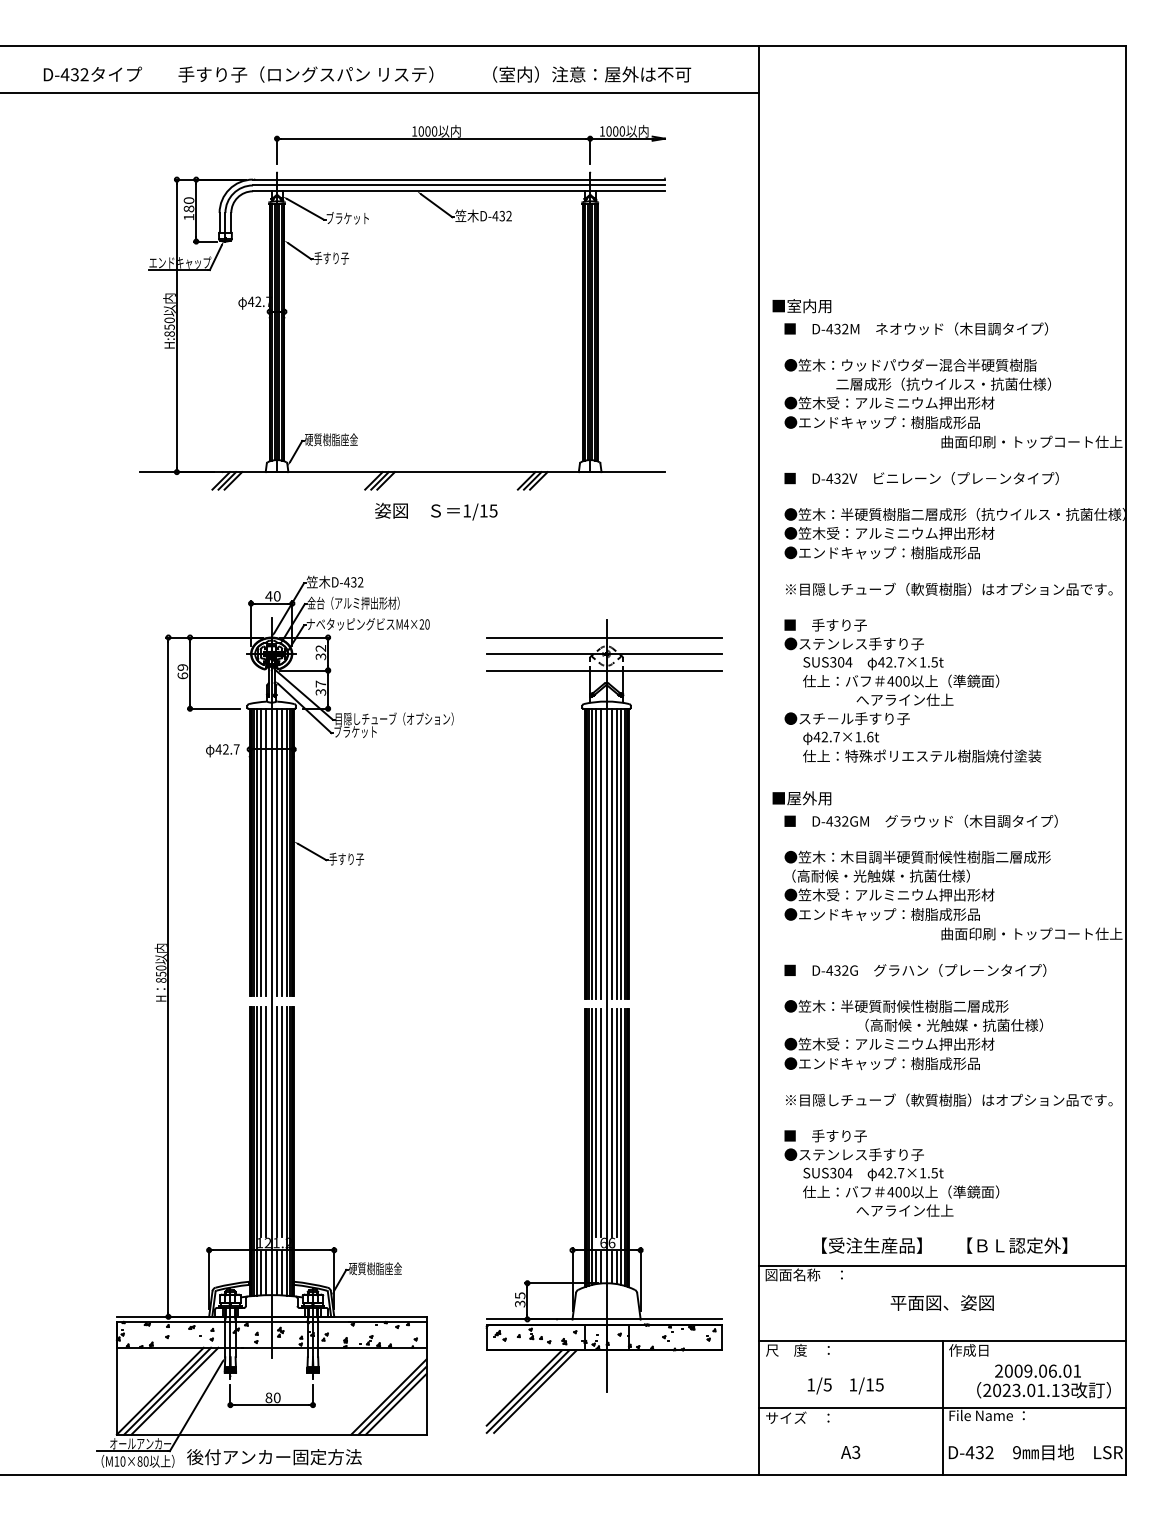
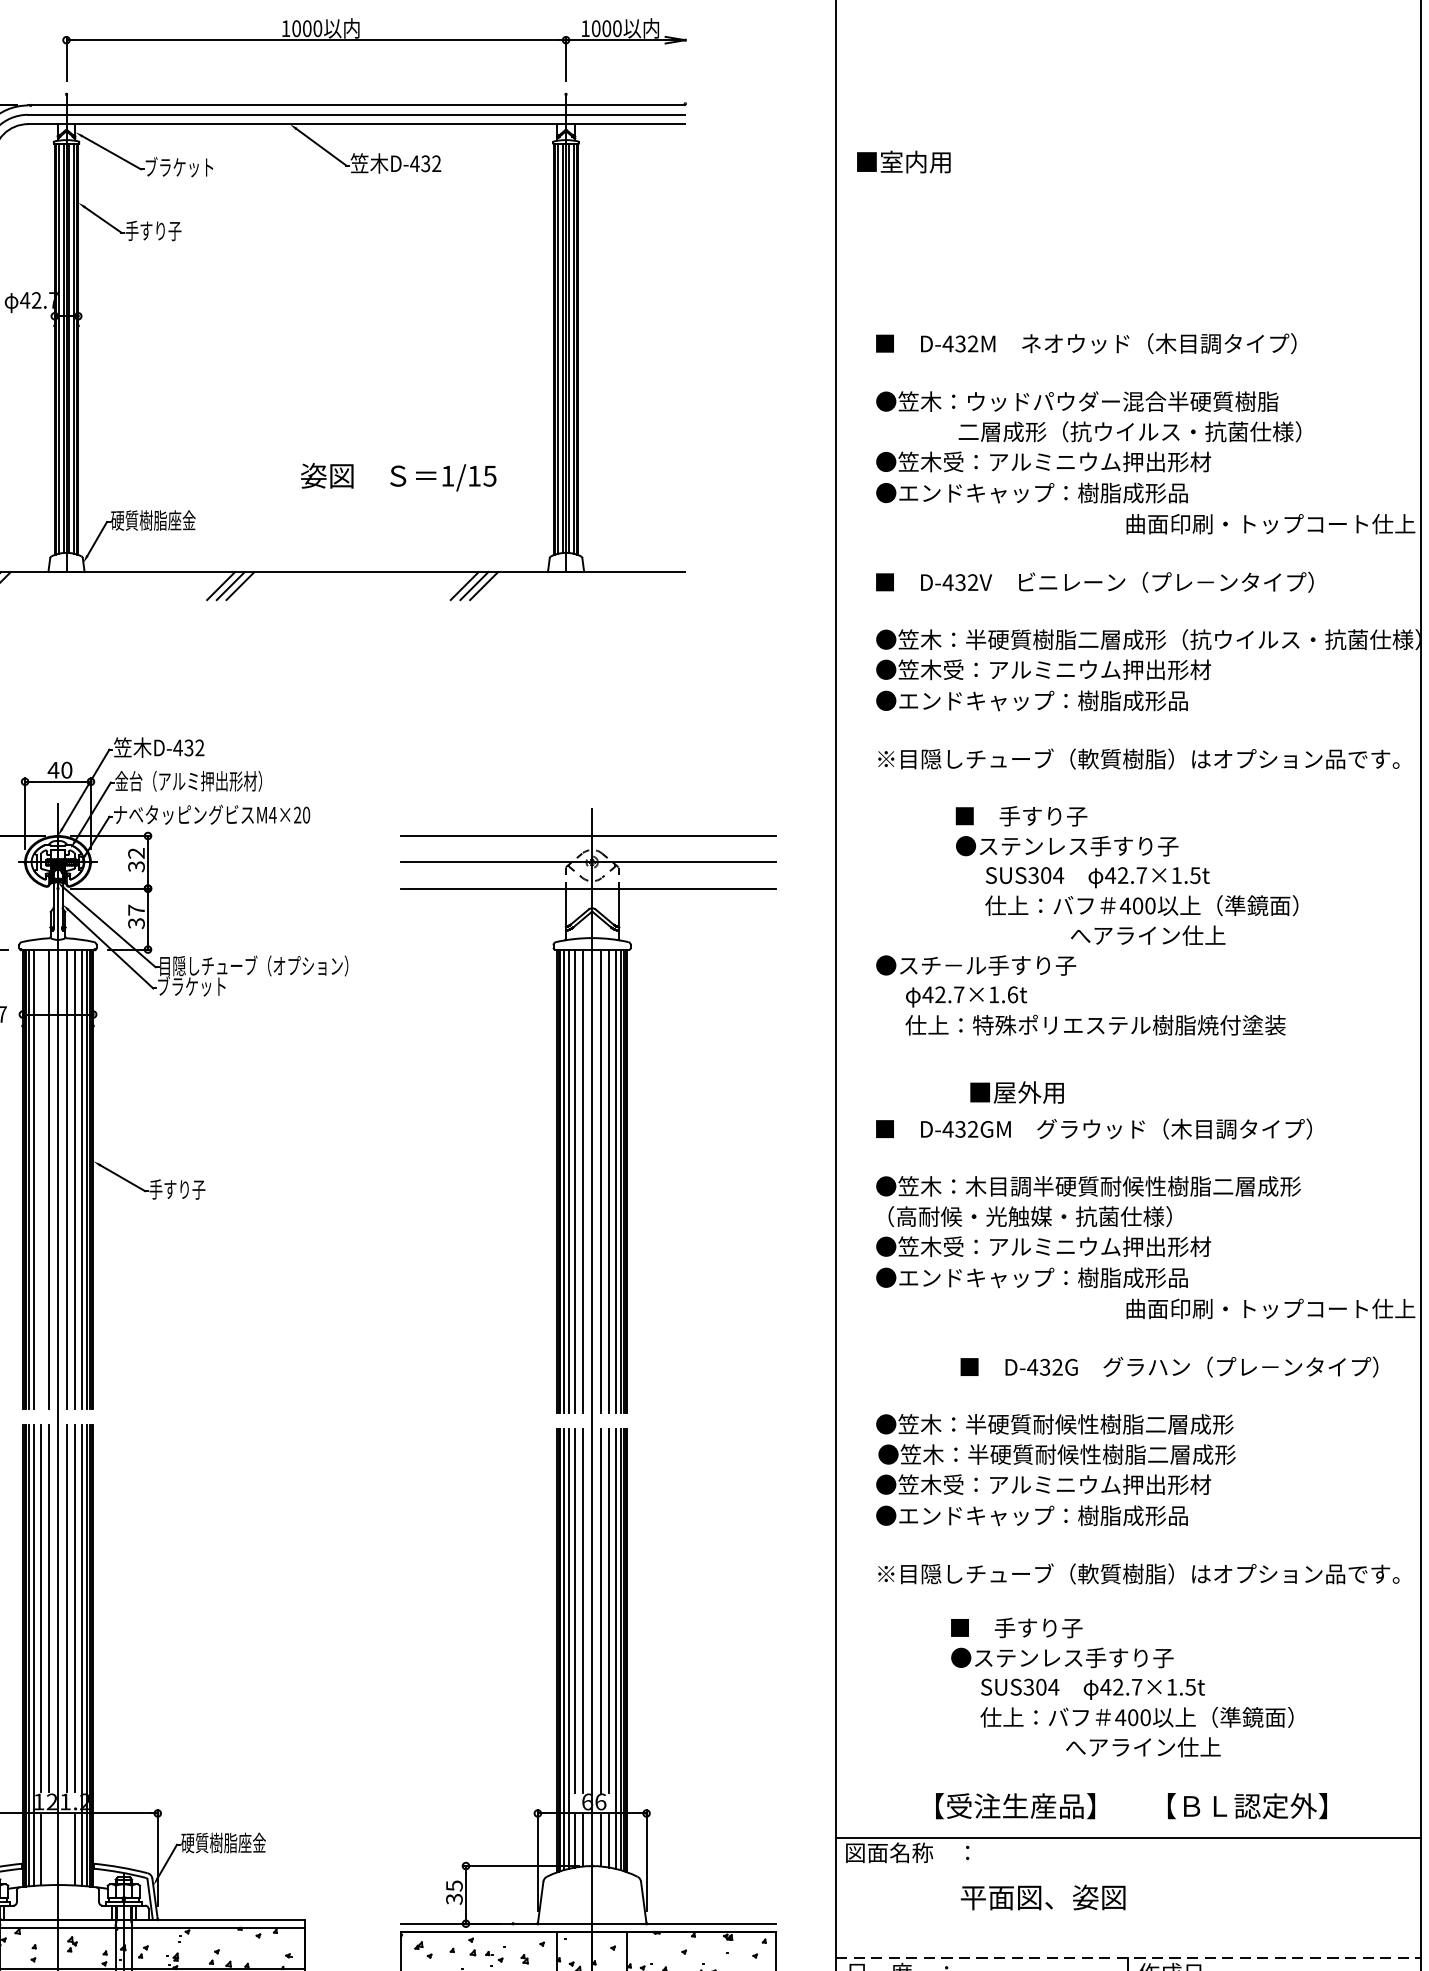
text: (801, 306) -> (903, 162), moved
text: (436, 511) -> (399, 476), moved
text: (891, 662) -> (1126, 875), moved
text: (801, 798) -> (1016, 1092), moved
line: (261, 852) -> (41, 1178), removed
text: (915, 970) -> (1169, 1367), moved
text: (914, 1024) -> (1083, 1453), （高耐候・光触媒・抗菌仕様） -> ●笠木：半硬質耐候性樹脂二層成形
text: (891, 1173) -> (1121, 1687), moved
line: (266, 1273) -> (49, 1850), removed
line: (277, 1273) -> (67, 1850), removed
text: (941, 1302) -> (1041, 1896), moved
line: (943, 1341) -> (1129, 1959), solid -> dashed

